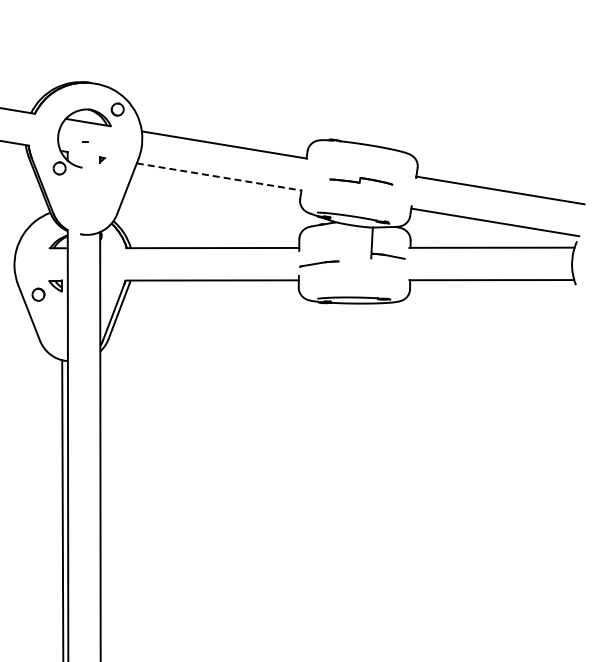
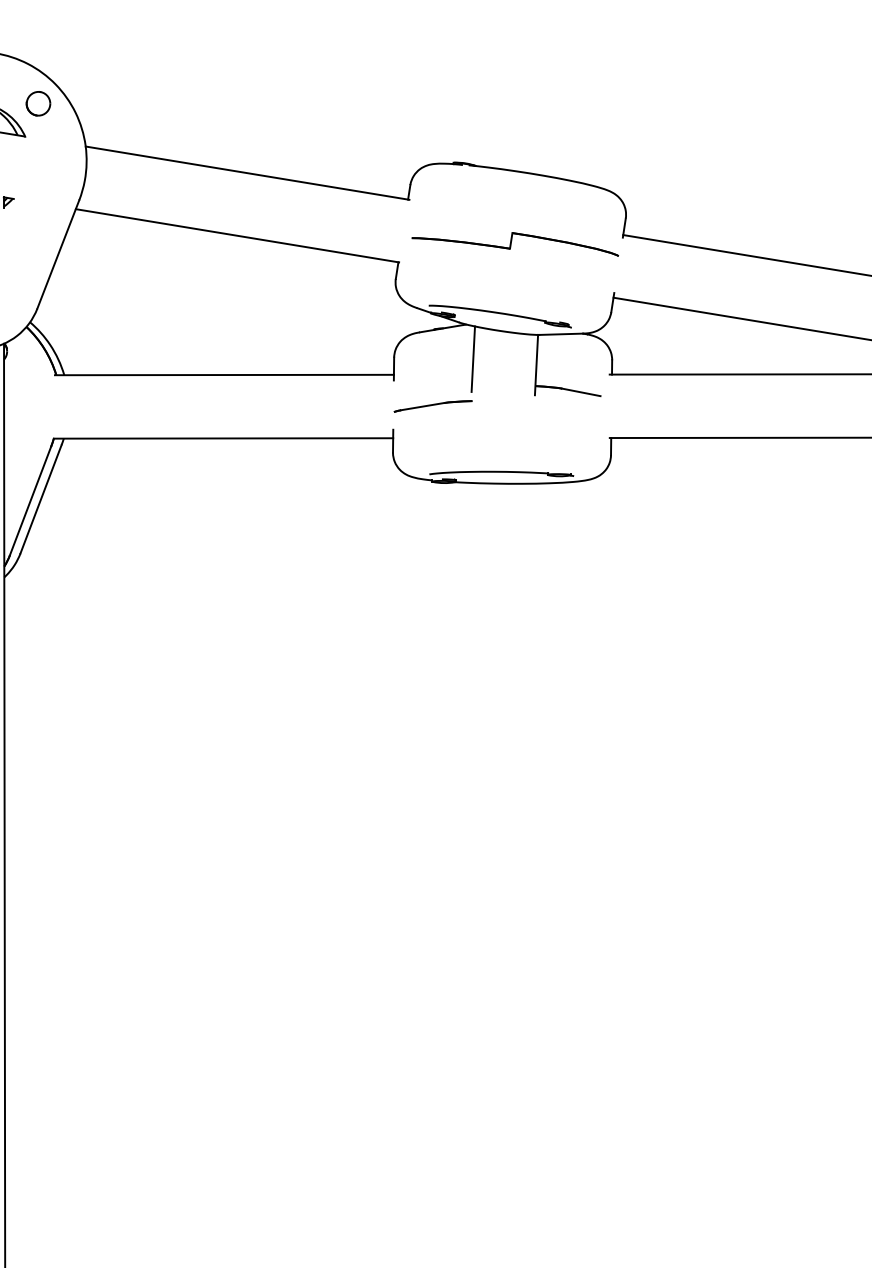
line: (219, 176) -> (237, 234), dashed -> solid
part: (361, 181) -> (515, 244), size x1.67
line: (339, 239) -> (472, 358), added

